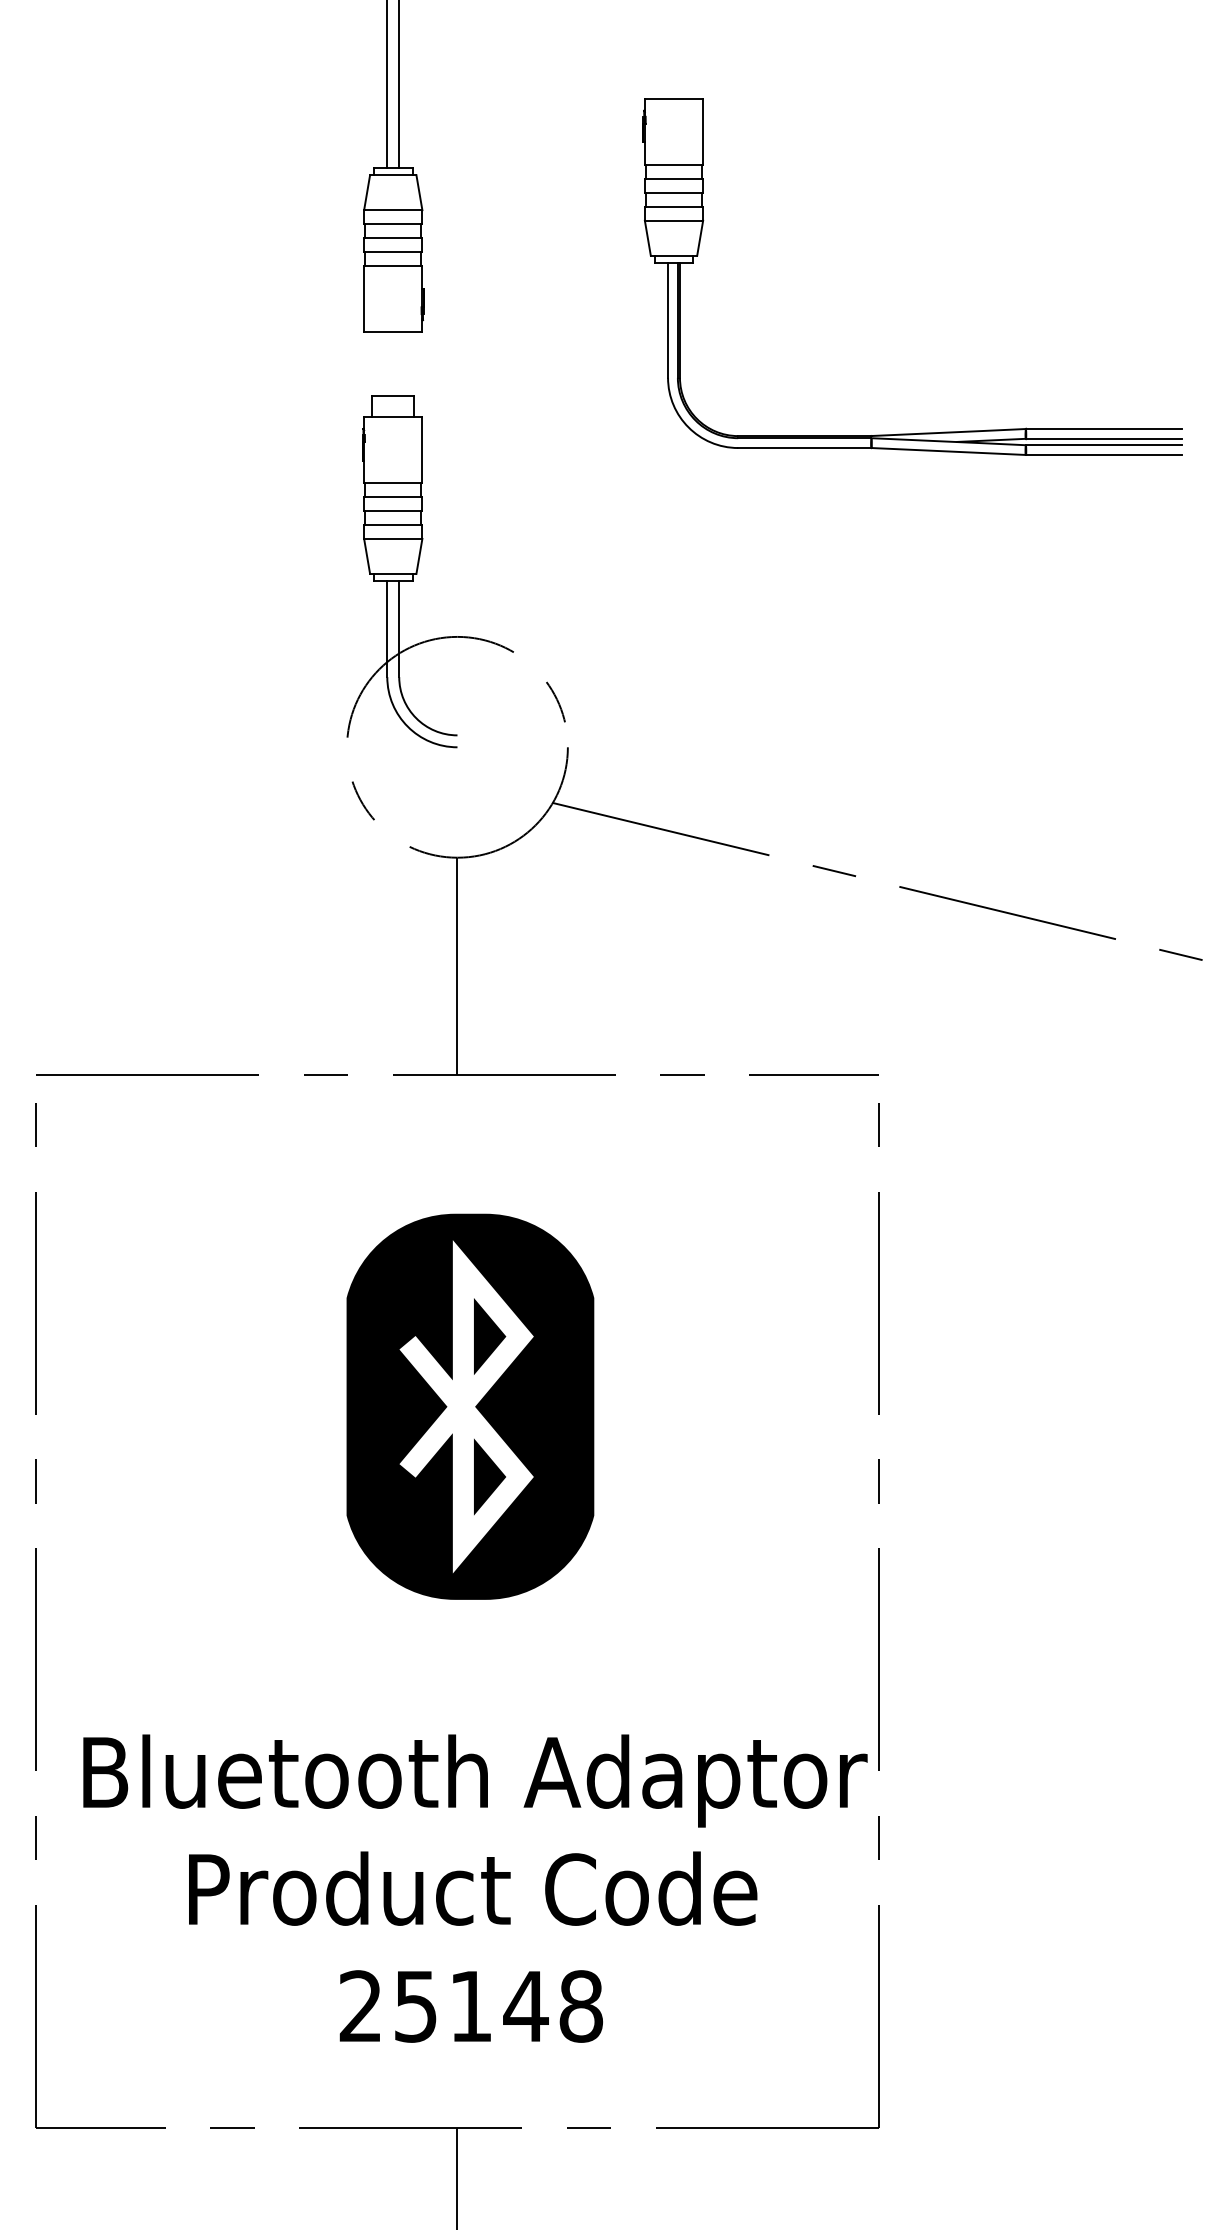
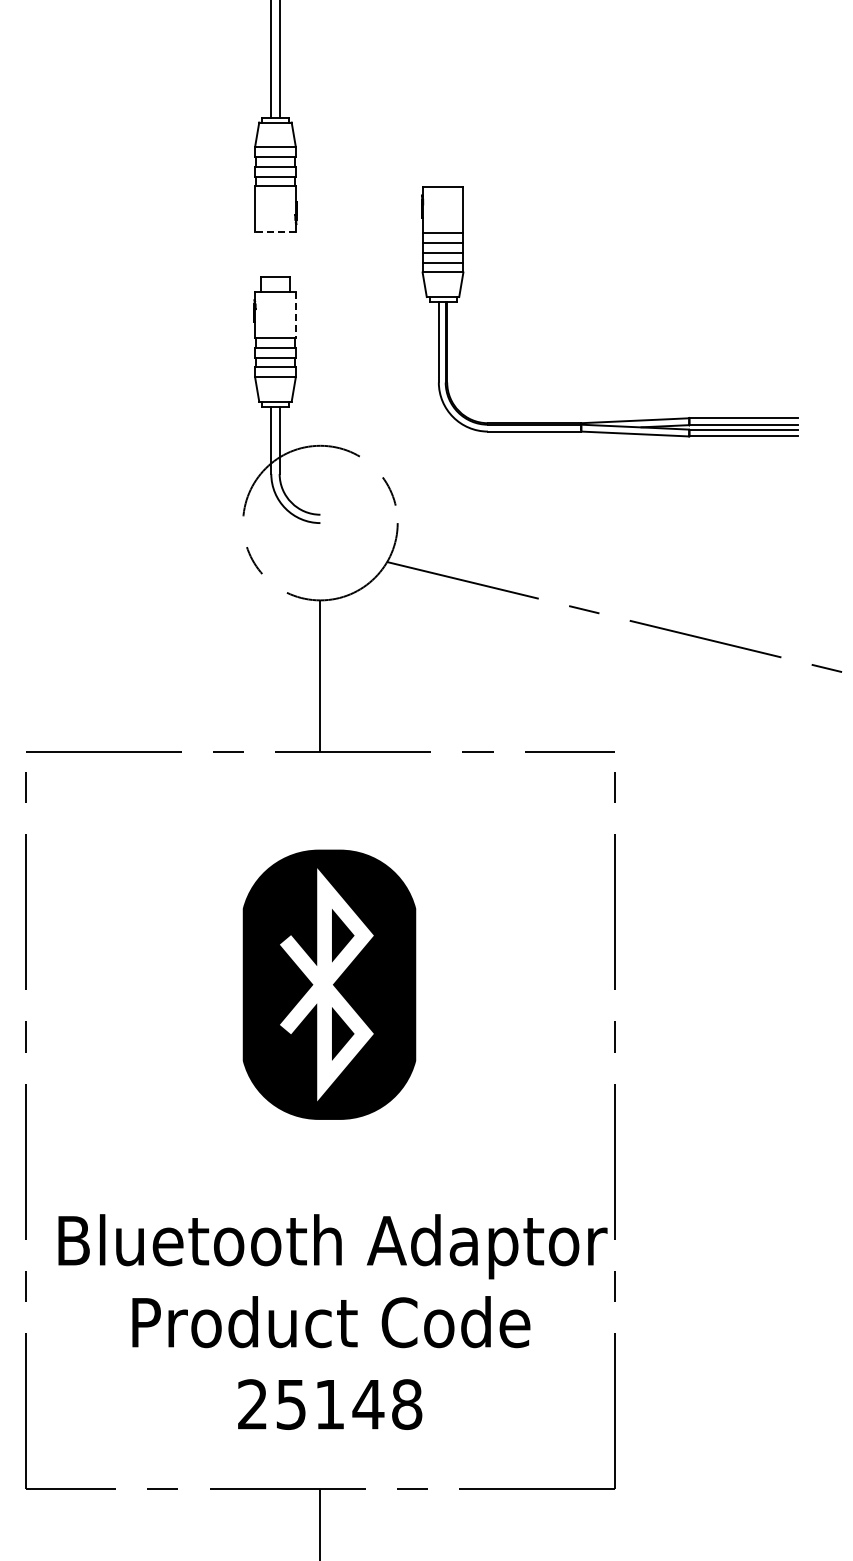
line: (391, 332) -> (274, 232), solid -> dashed
part: (914, 432) -> (611, 420), moved
line: (421, 450) -> (295, 315), solid -> dashed

